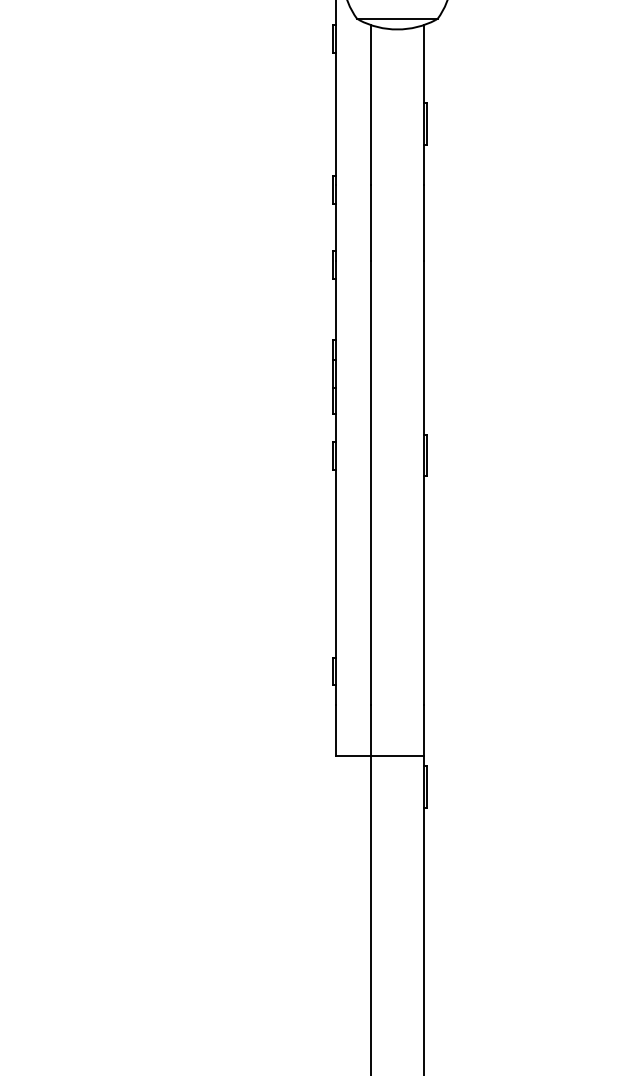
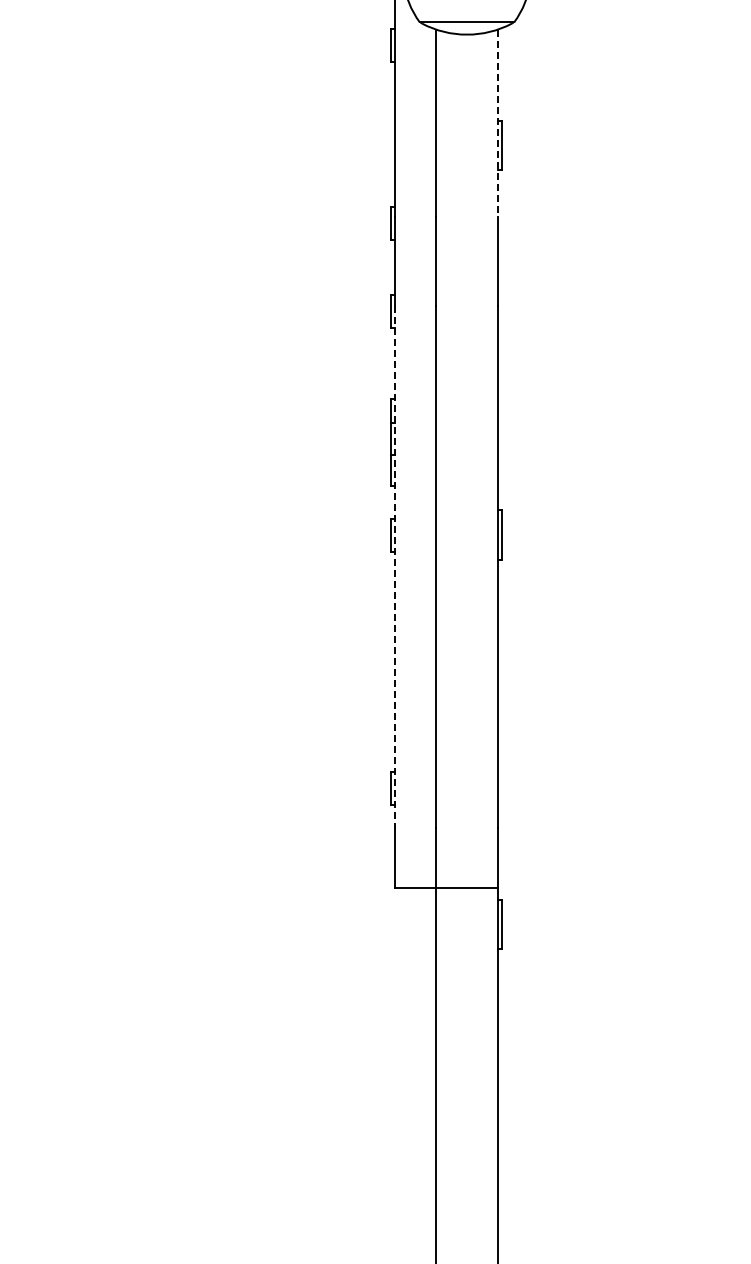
line: (423, 105) -> (497, 123), solid -> dashed
line: (336, 483) -> (395, 567), solid -> dashed

